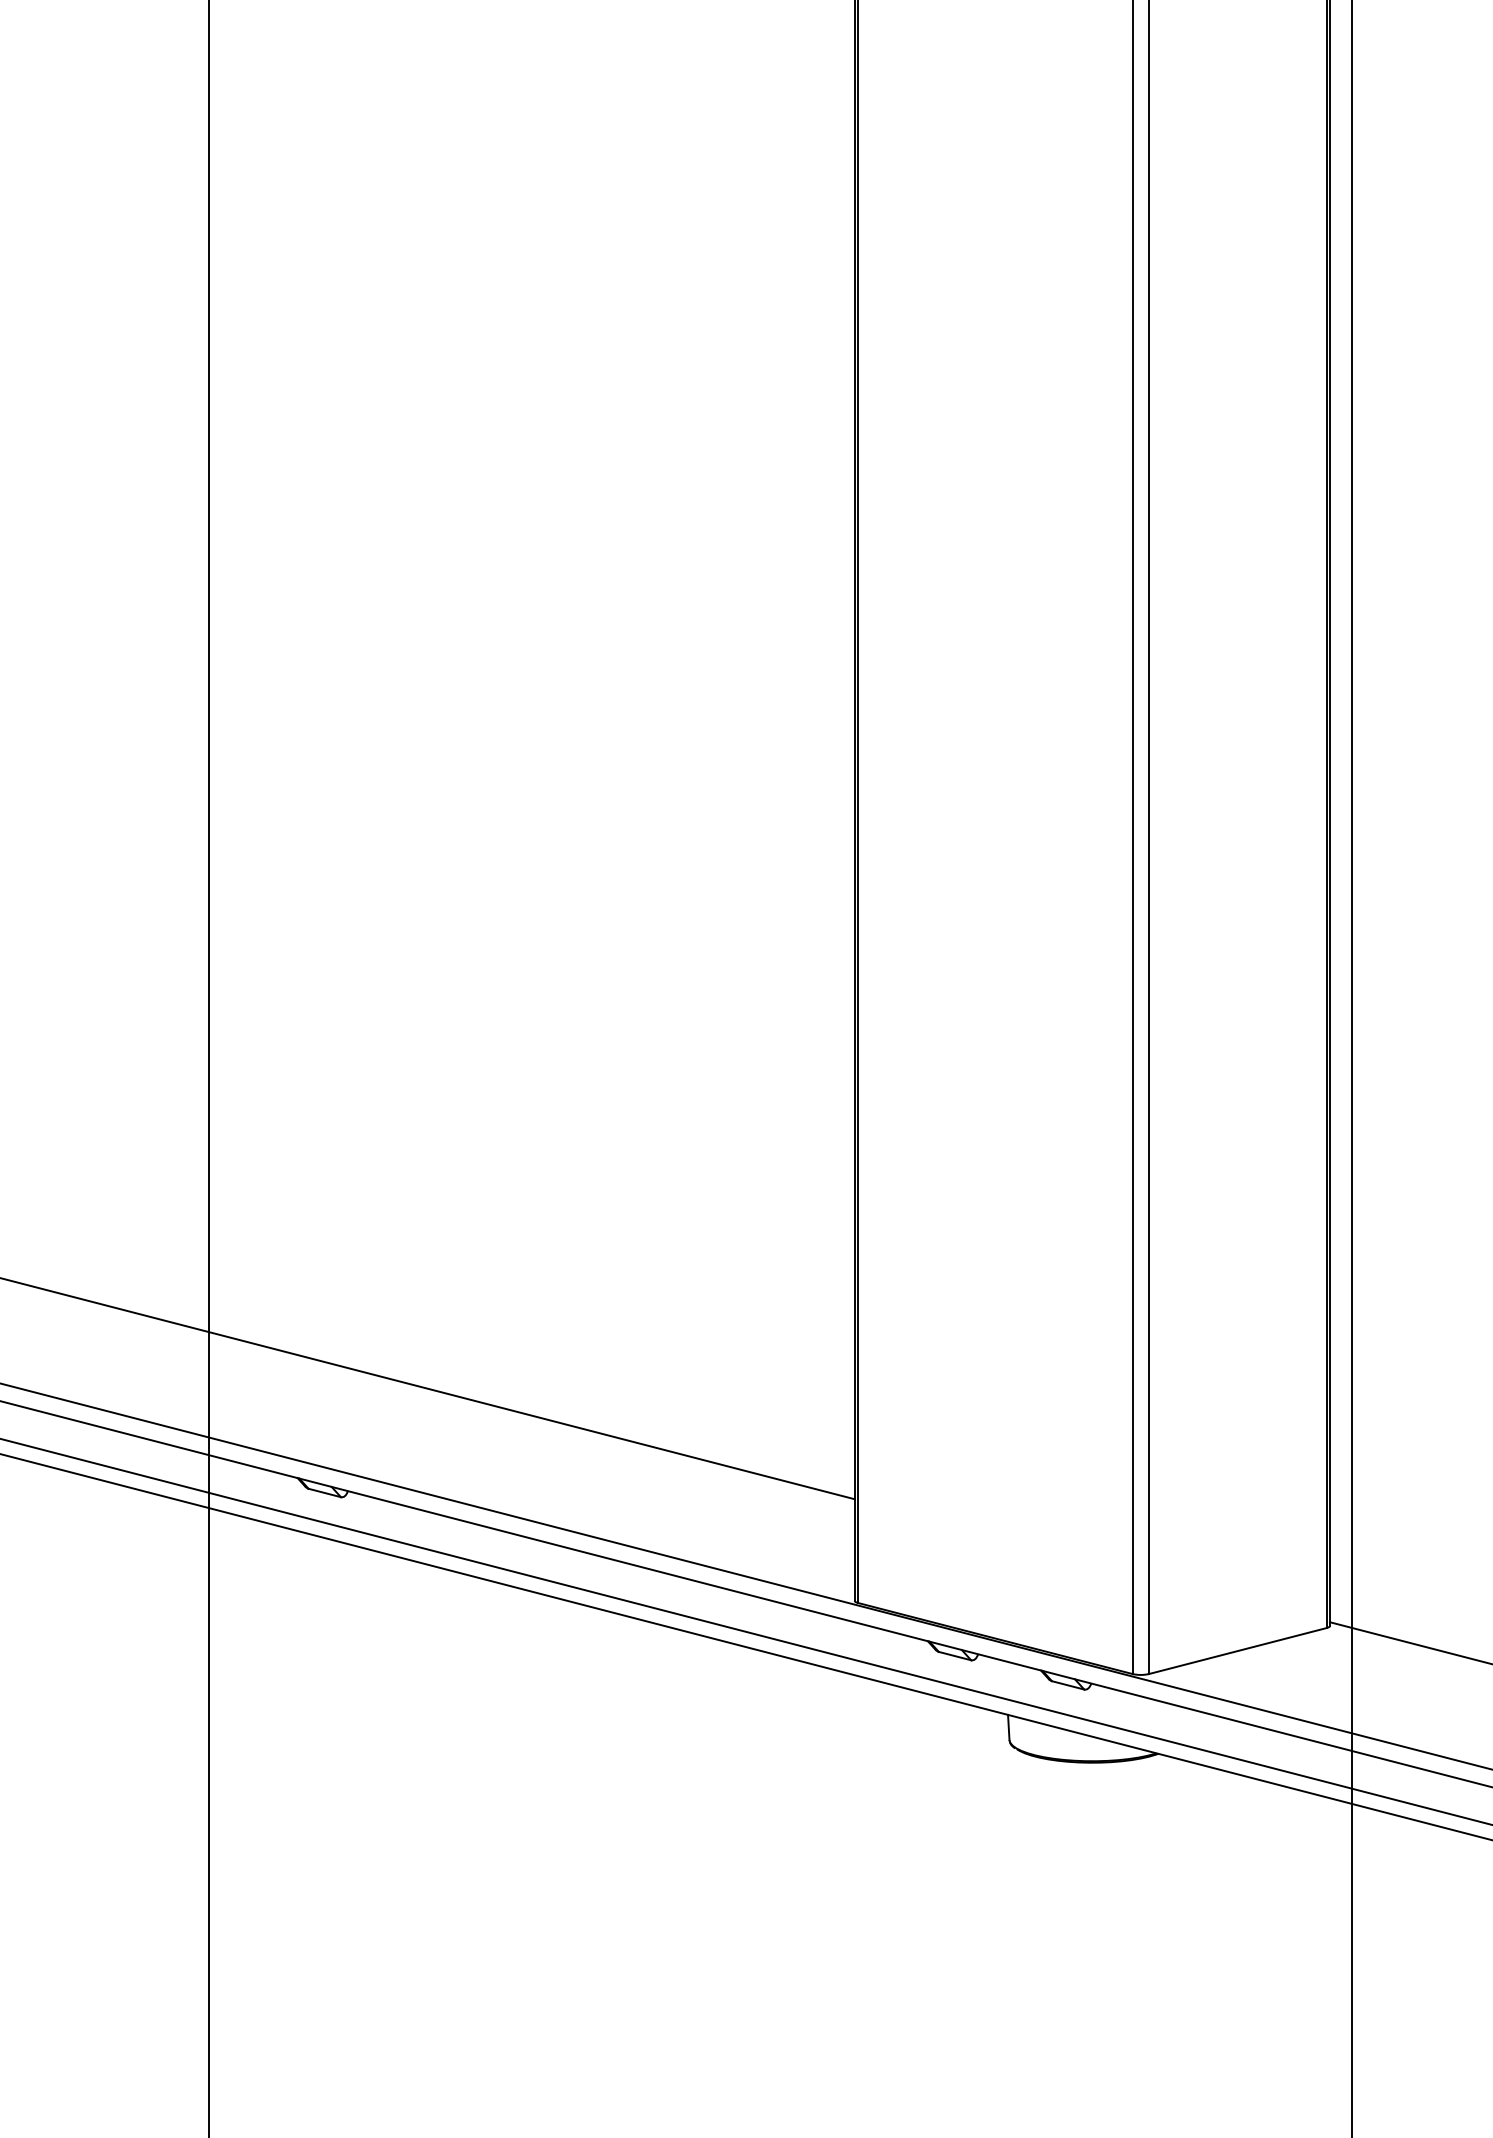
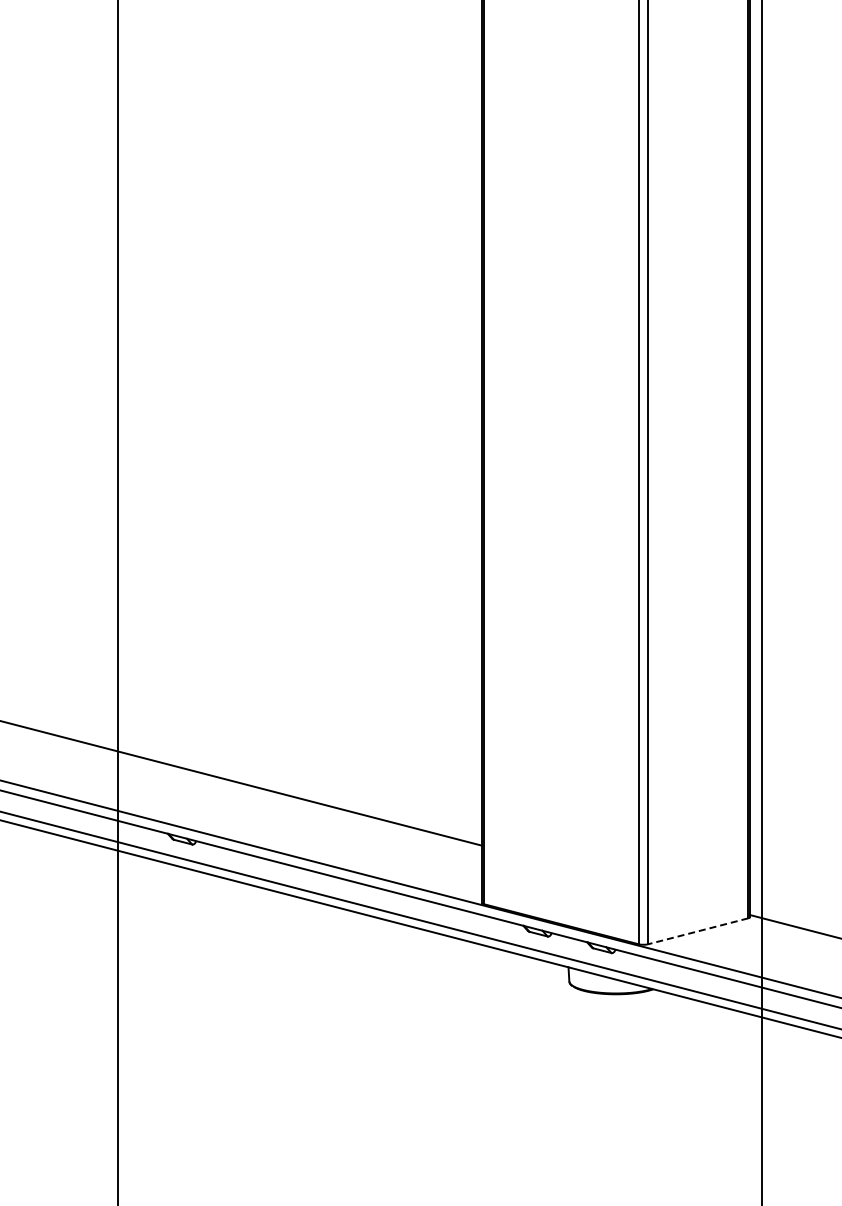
line: (1238, 1651) -> (698, 931), solid -> dashed

